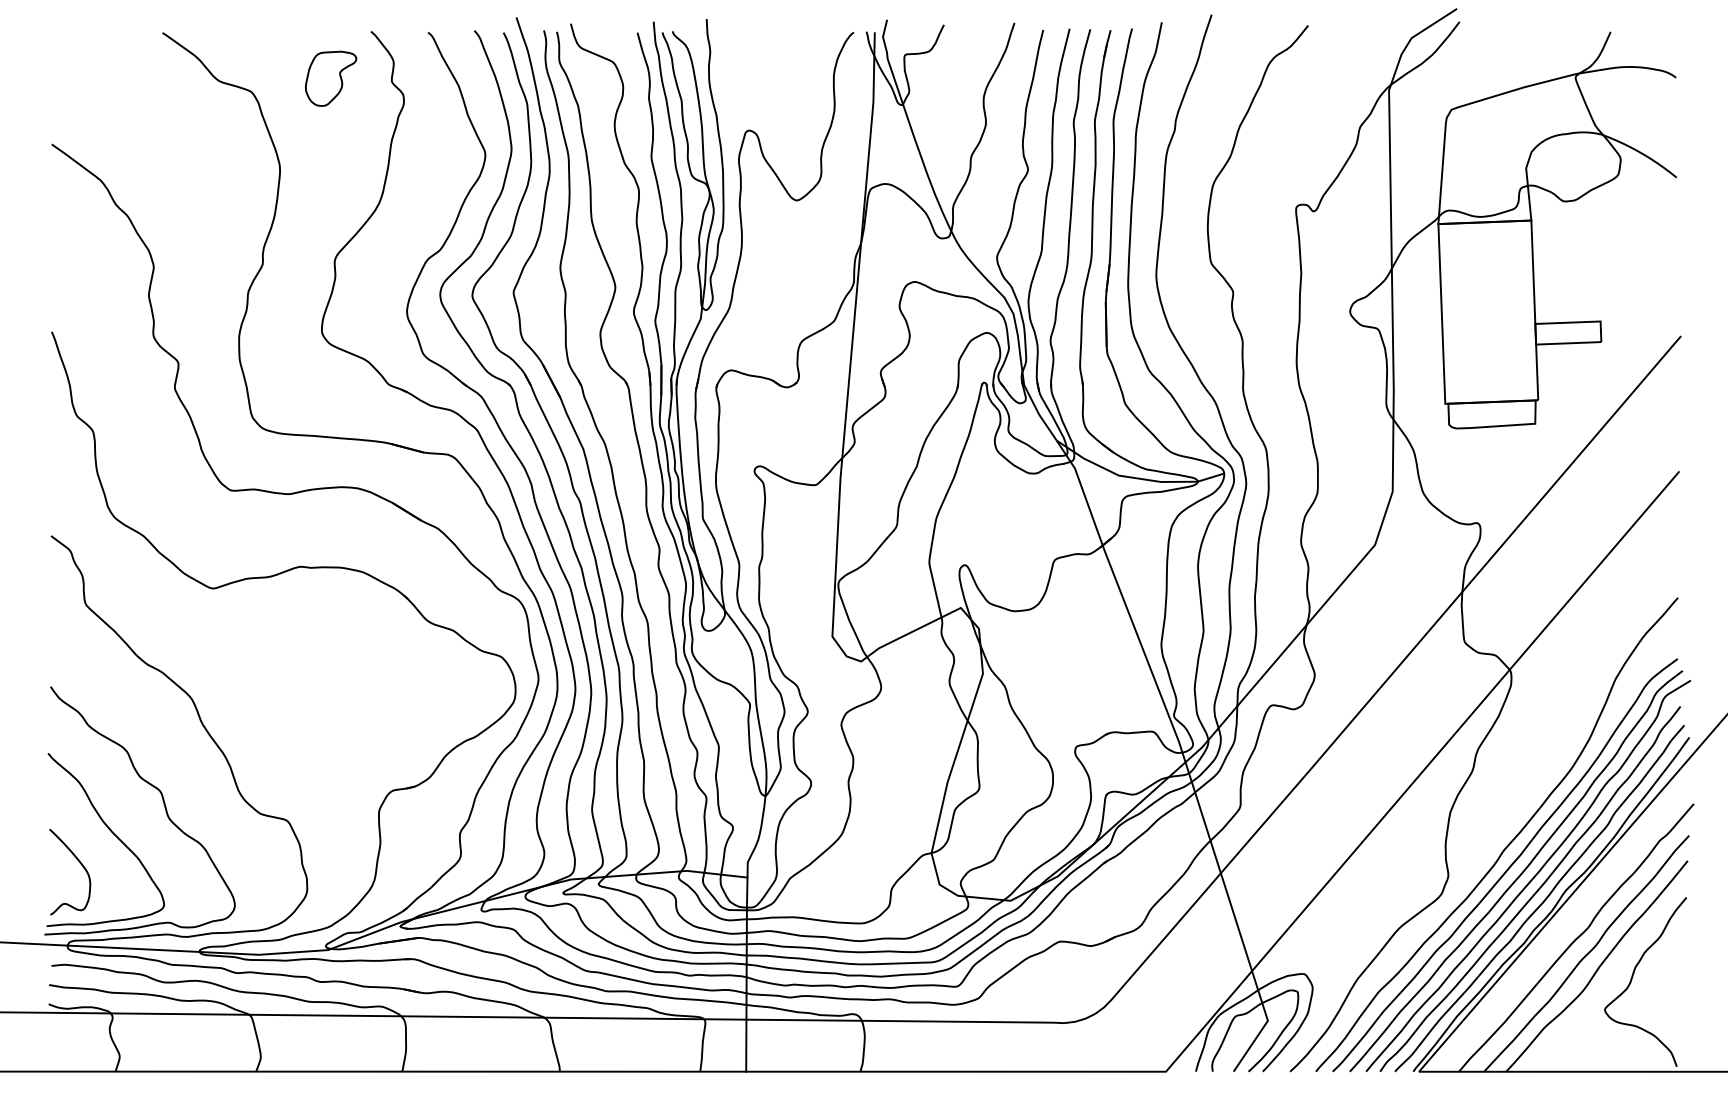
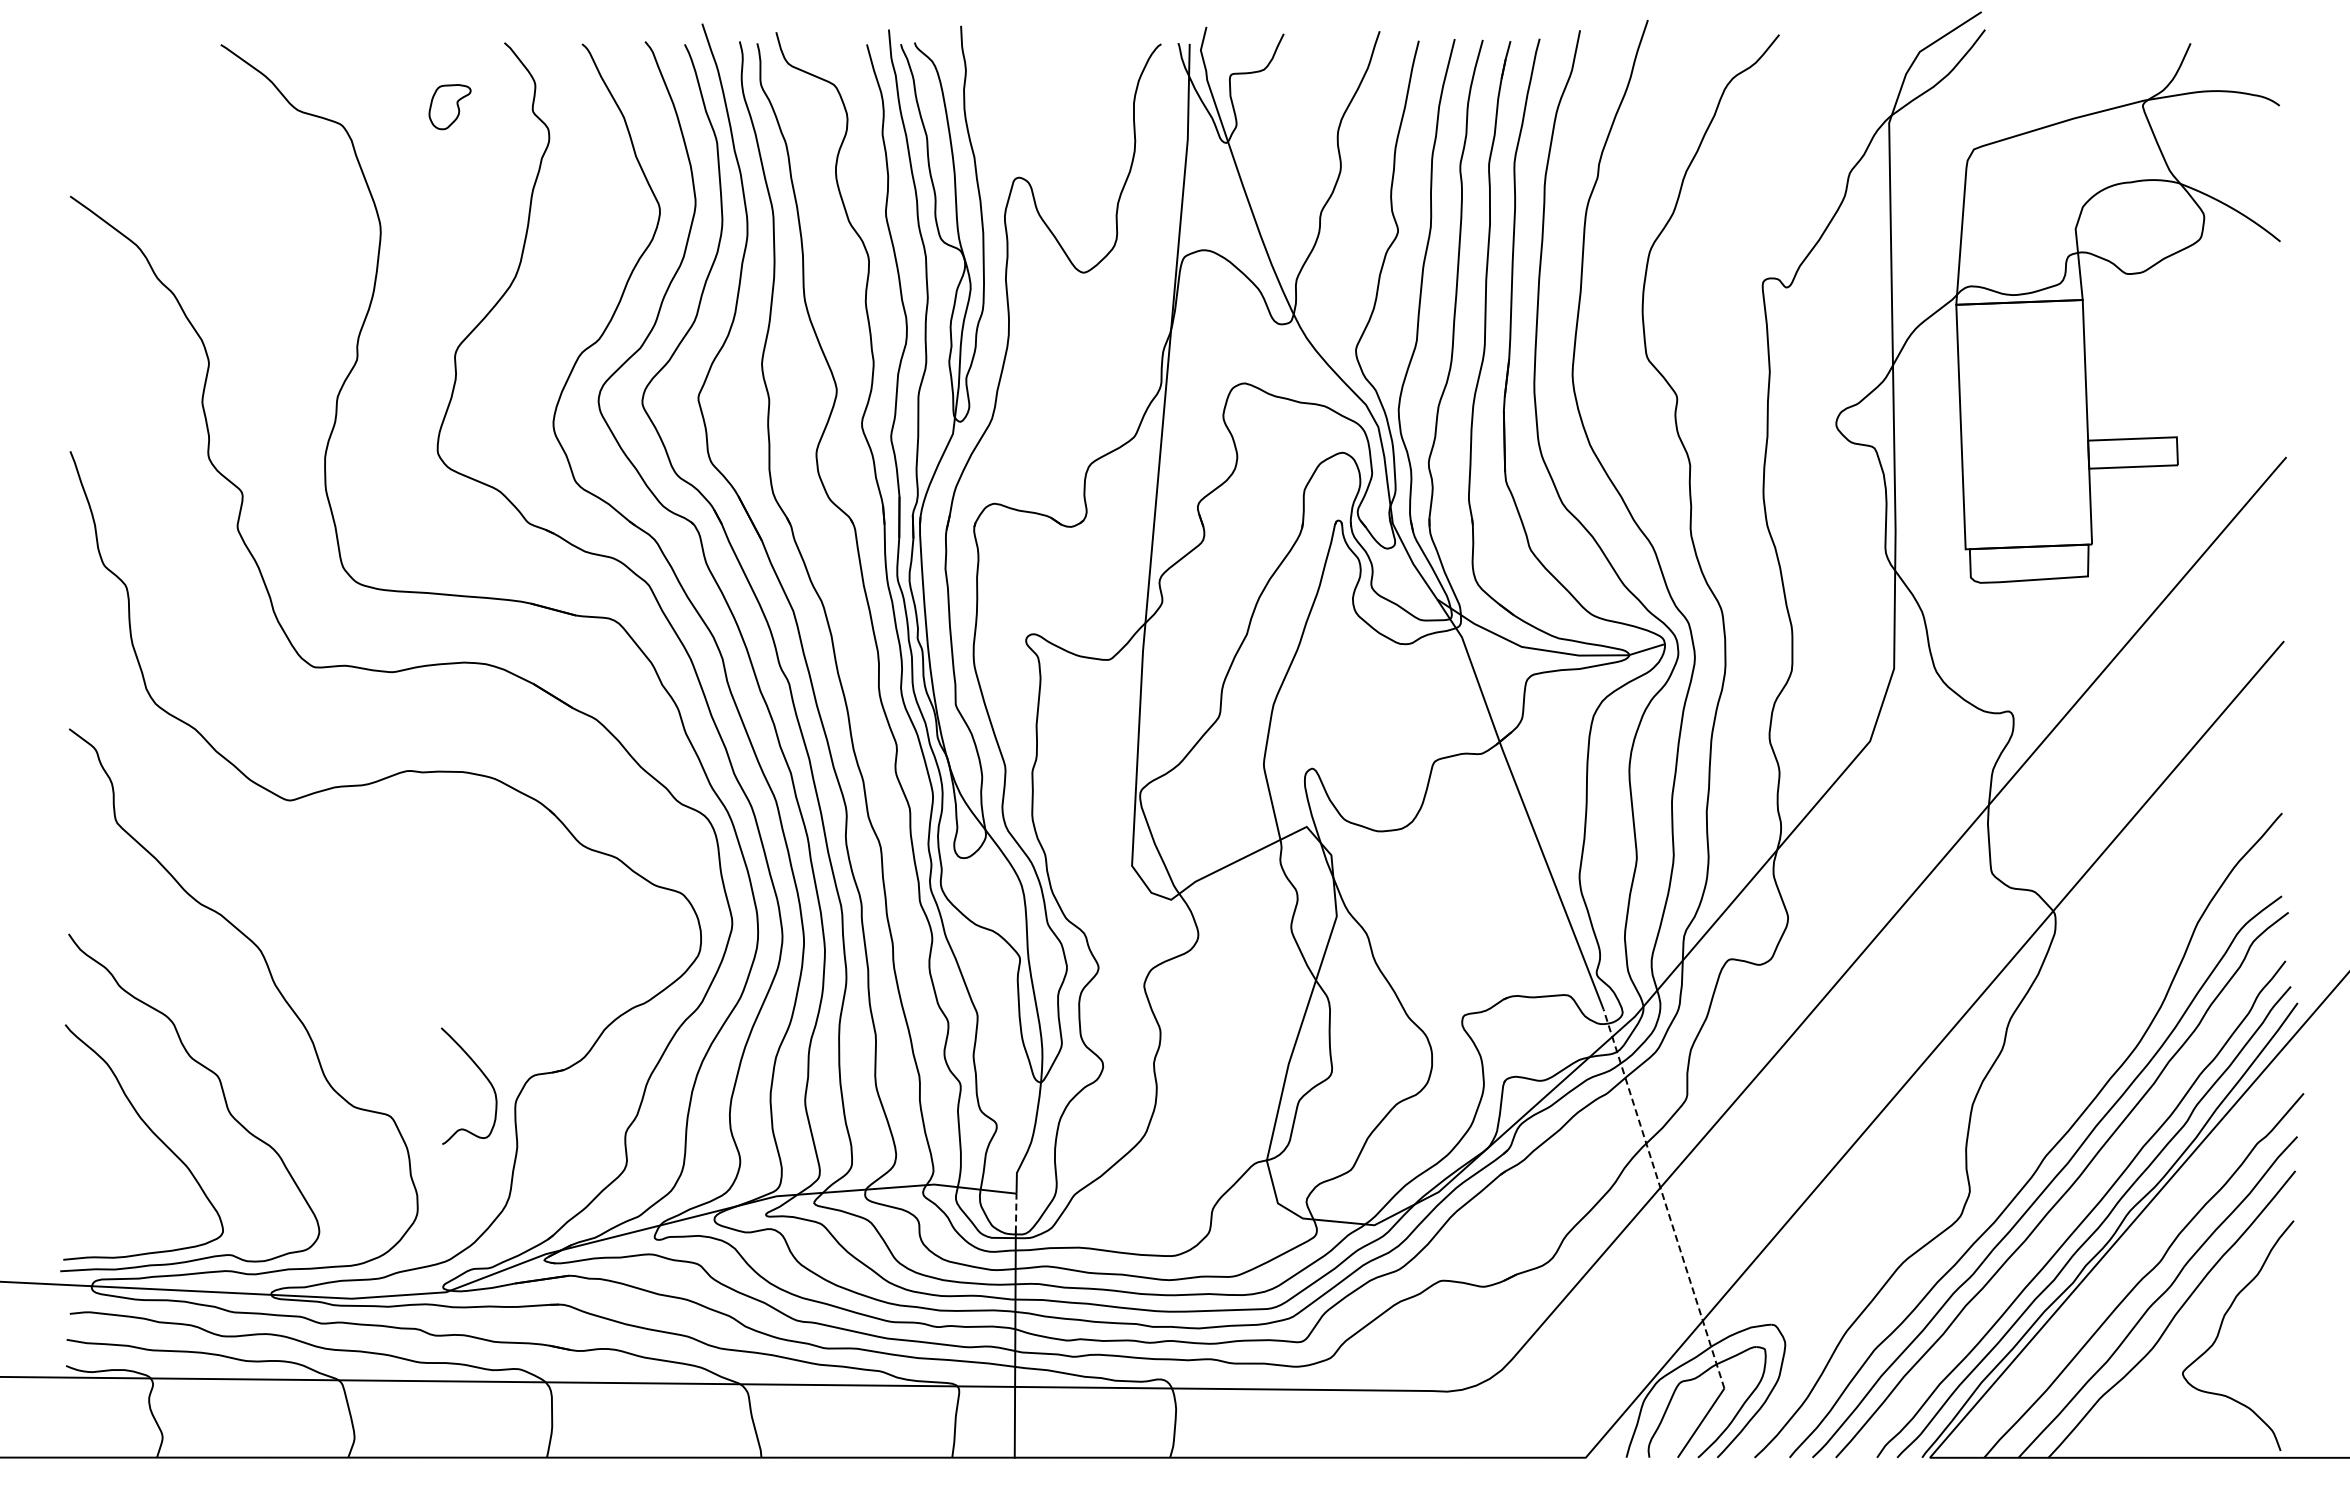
part: (330, 78) -> (449, 106), size x0.6
curve: (79, 863) -> (482, 1074), moved
curve: (1531, 878) -> (2083, 1195), removed
line: (1223, 881) -> (1663, 1198), solid -> dashed
line: (747, 891) -> (1016, 1212), solid -> dashed

